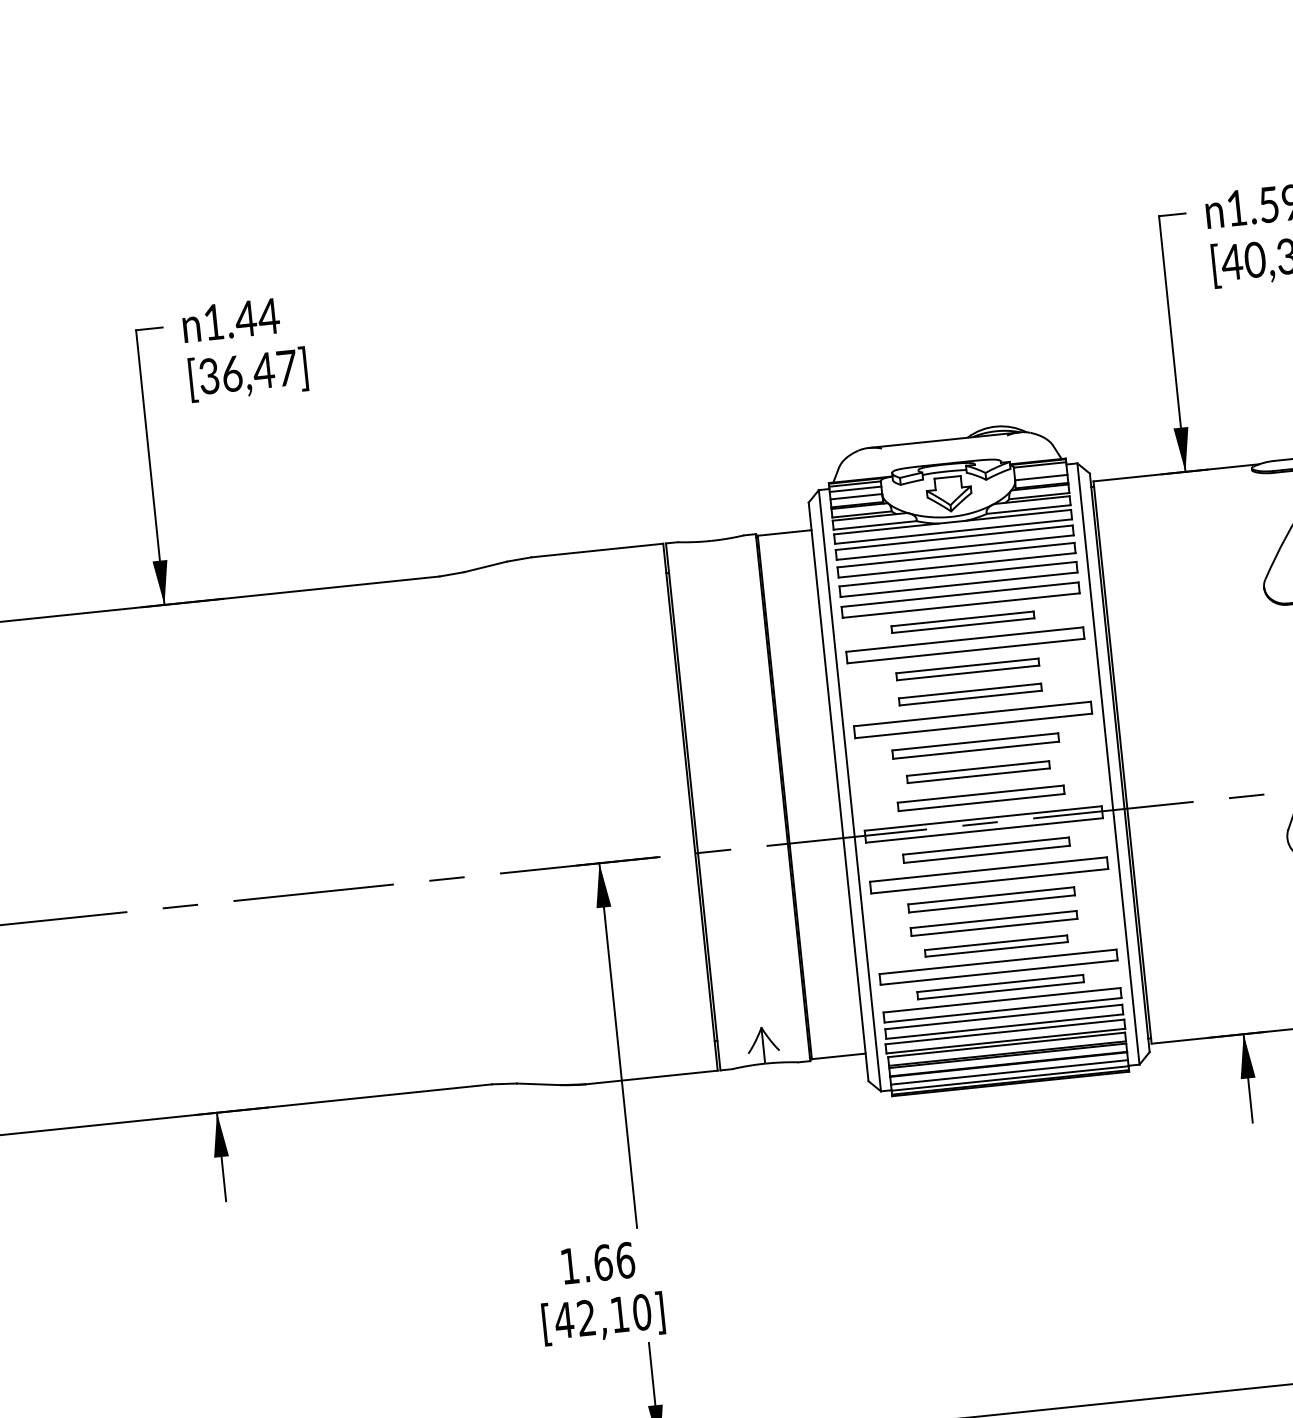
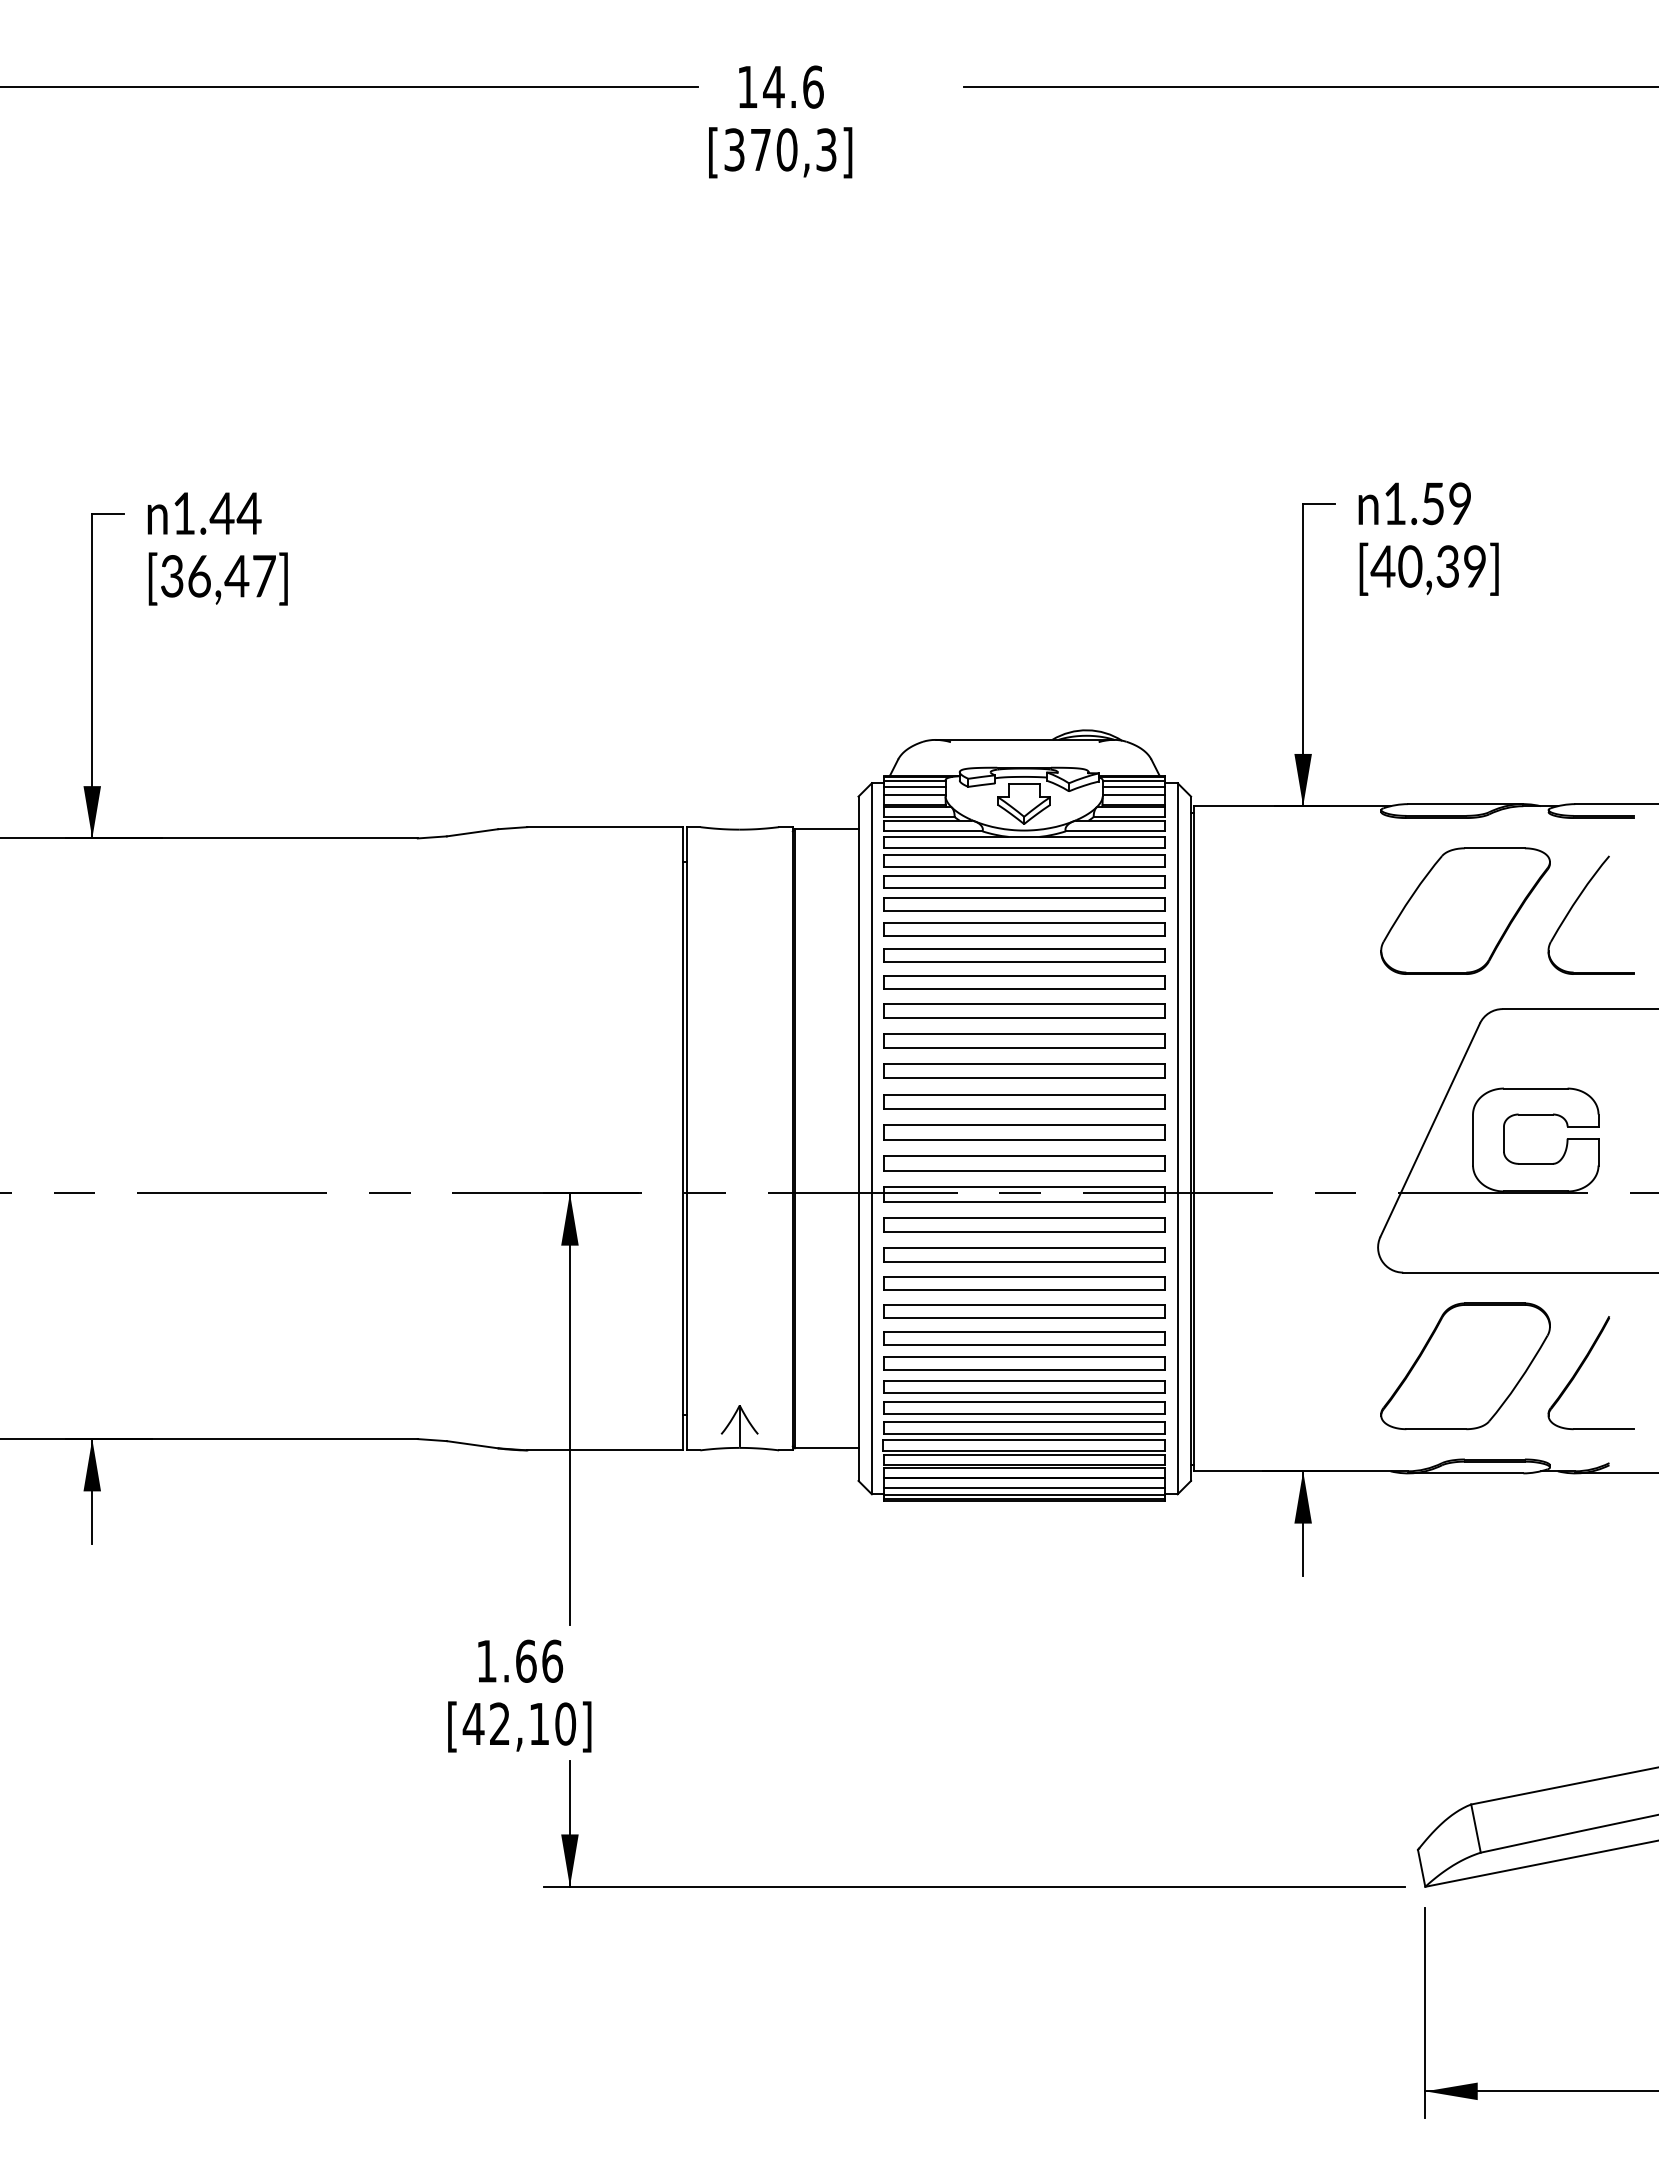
line: (1040, 470) -> (1133, 786), added
part: (962, 622) -> (1024, 955), size x1.67
part: (967, 668) -> (1024, 1010), size x1.67
part: (970, 694) -> (1024, 1040), size x1.67
part: (975, 745) -> (1024, 1101), size x1.43
part: (978, 772) -> (1024, 1132), size x1.67
part: (981, 798) -> (1024, 1163), size x1.43
part: (986, 849) -> (1024, 1224), size x1.43
part: (991, 899) -> (1024, 1283), size x1.43
part: (994, 923) -> (1024, 1311), size x1.43
part: (996, 946) -> (1024, 1338), size x1.67
part: (1000, 986) -> (1024, 1386), size x1.43

